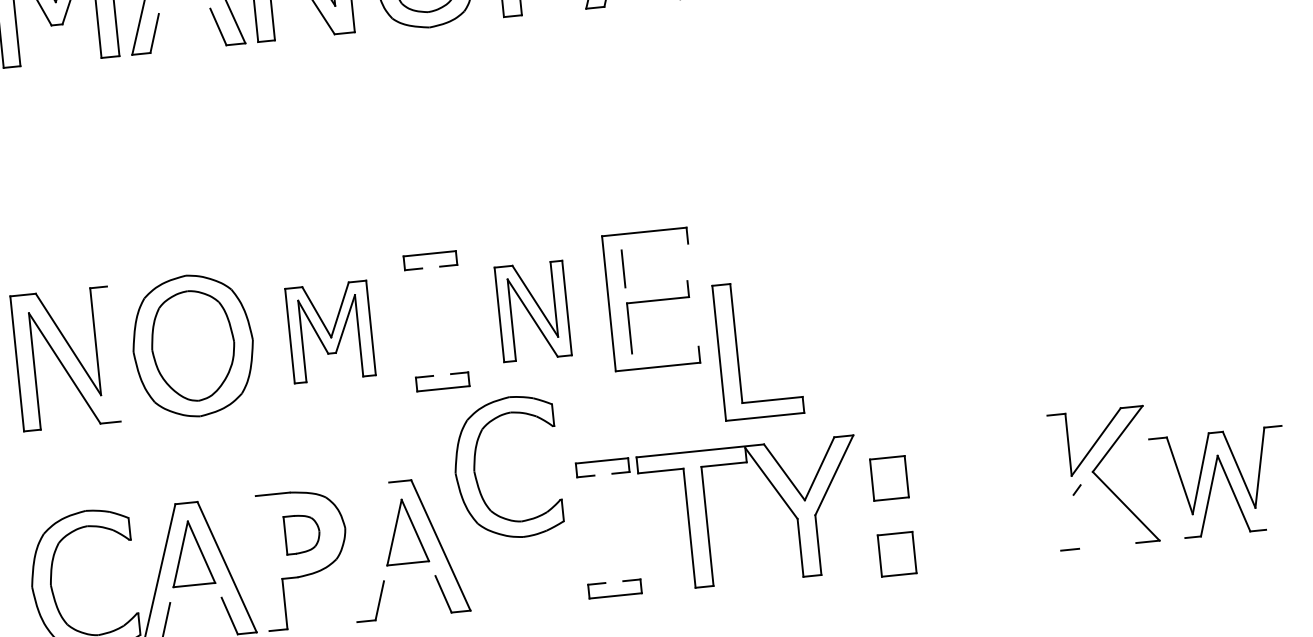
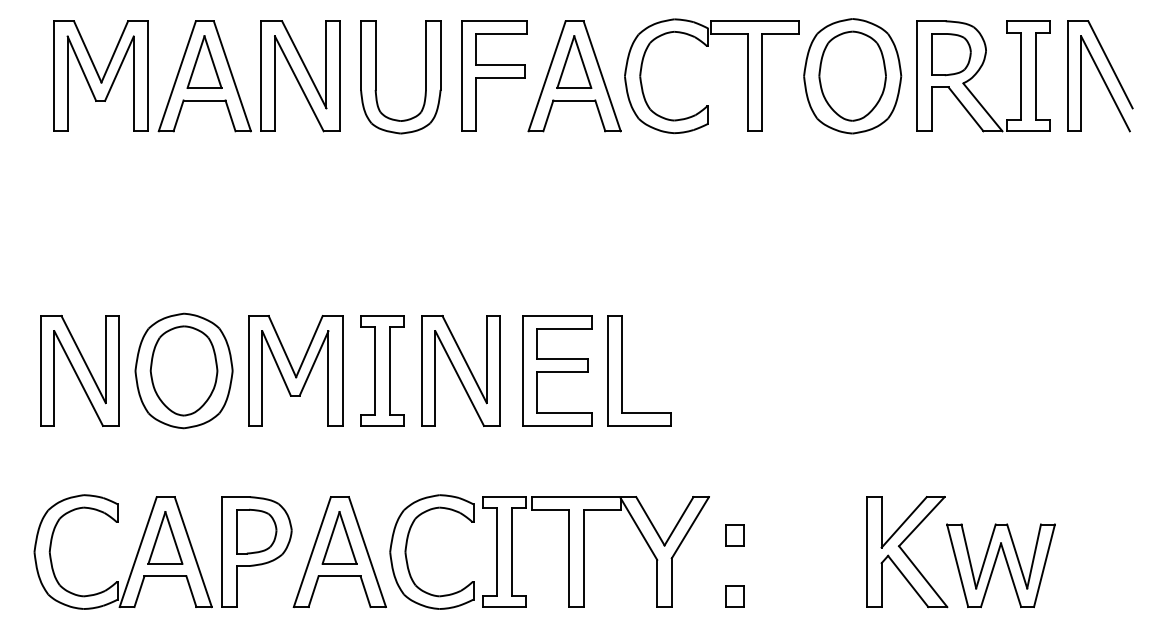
line: (184, 11) -> (204, 100), added
line: (655, 247) -> (564, 329), added
line: (656, 284) -> (562, 359), added
part: (532, 310) -> (460, 370), size x1.43
line: (445, 319) -> (389, 370), added
line: (428, 321) -> (375, 370), added
part: (329, 331) -> (295, 370), size x1.43
line: (665, 349) -> (564, 412), added
part: (737, 350) -> (622, 370), moved
line: (113, 353) -> (119, 370), added
part: (476, 463) -> (407, 545), moved
line: (1273, 477) -> (1044, 565), added
part: (889, 479) -> (734, 535), size x0.62
line: (1054, 483) -> (867, 552), added
line: (1166, 488) -> (957, 565), added
line: (1108, 514) -> (908, 581), added
line: (1076, 522) -> (881, 585), added
line: (617, 526) -> (511, 551), added
line: (599, 528) -> (496, 551), added
part: (302, 534) -> (256, 531), size x1.43
line: (372, 552) -> (311, 552), added
part: (897, 554) -> (734, 596), size x0.62
line: (263, 564) -> (222, 552), added
line: (409, 578) -> (339, 576), added
line: (196, 600) -> (165, 576), added

